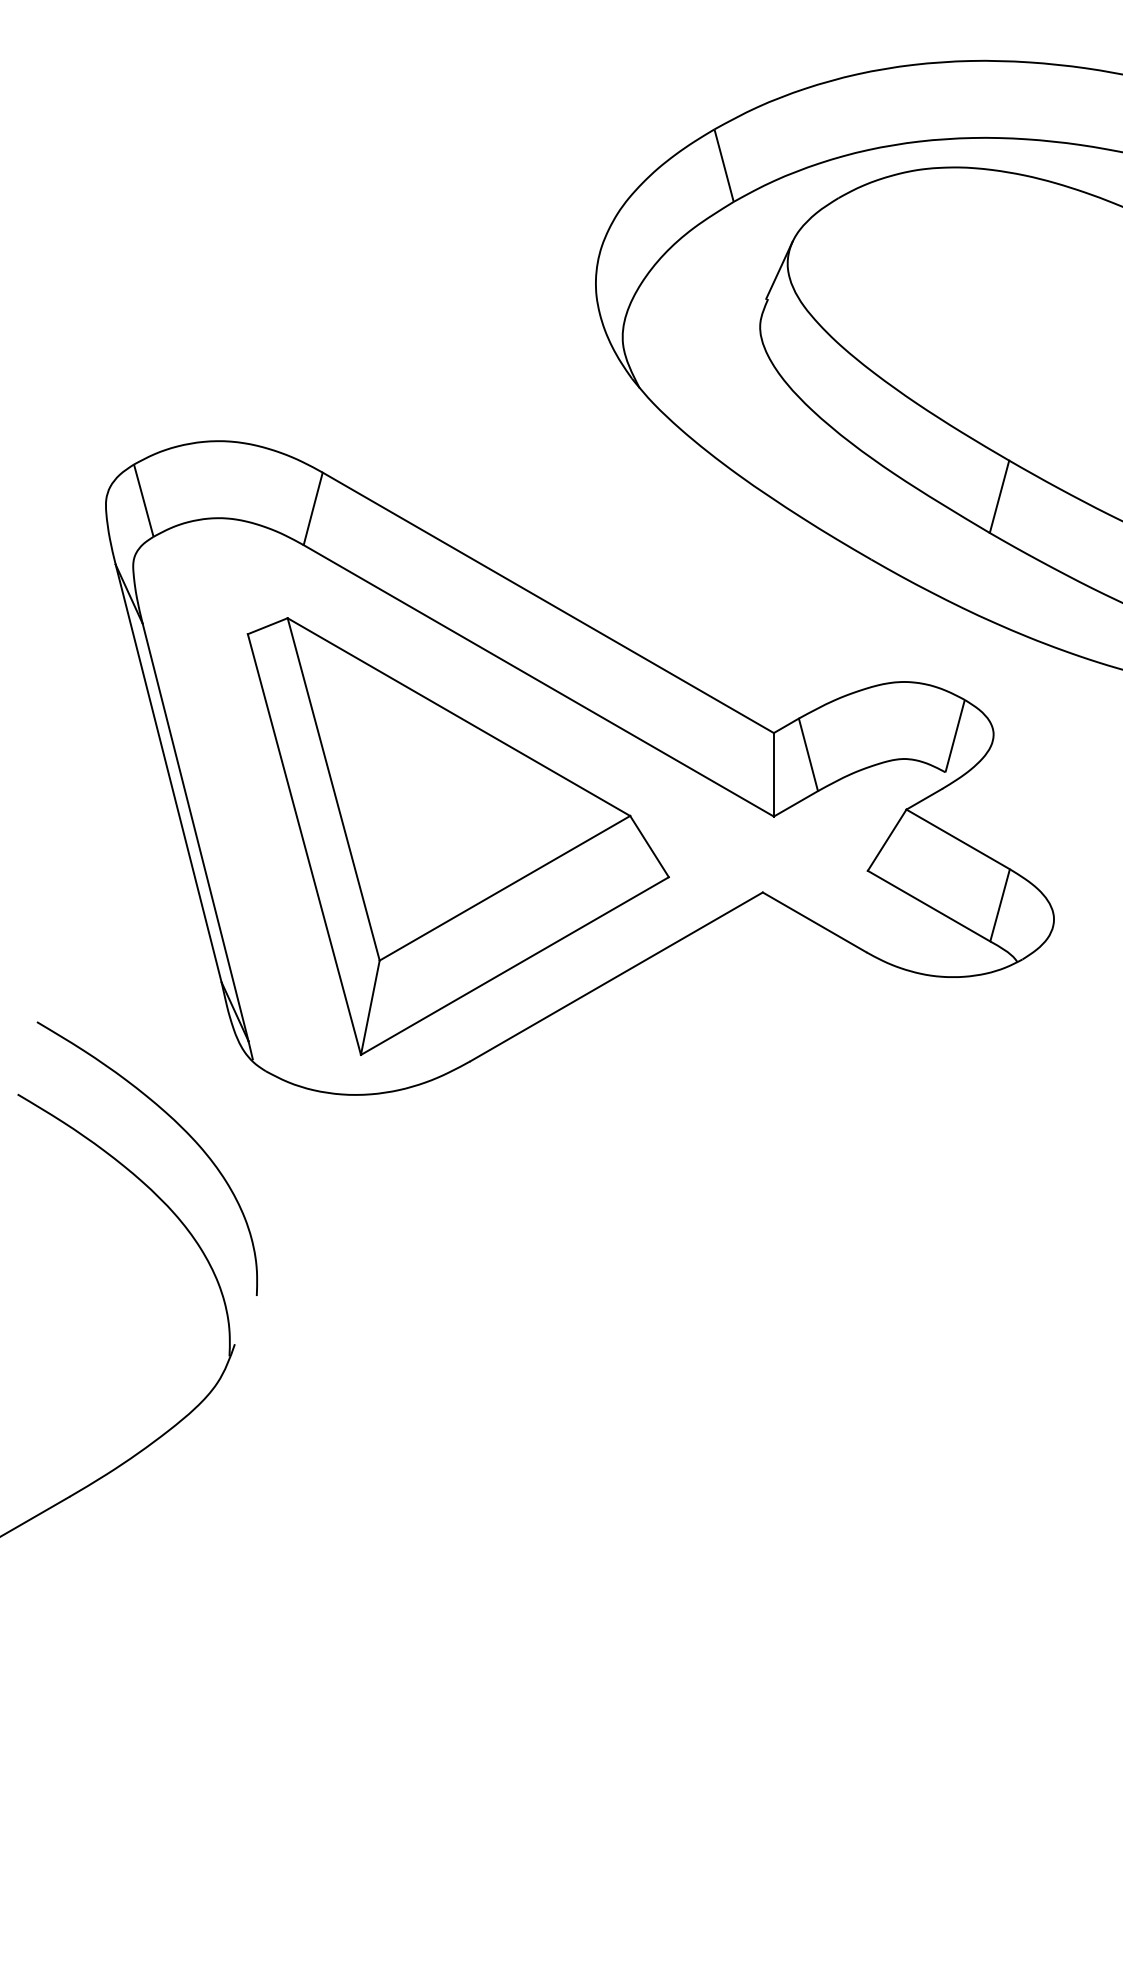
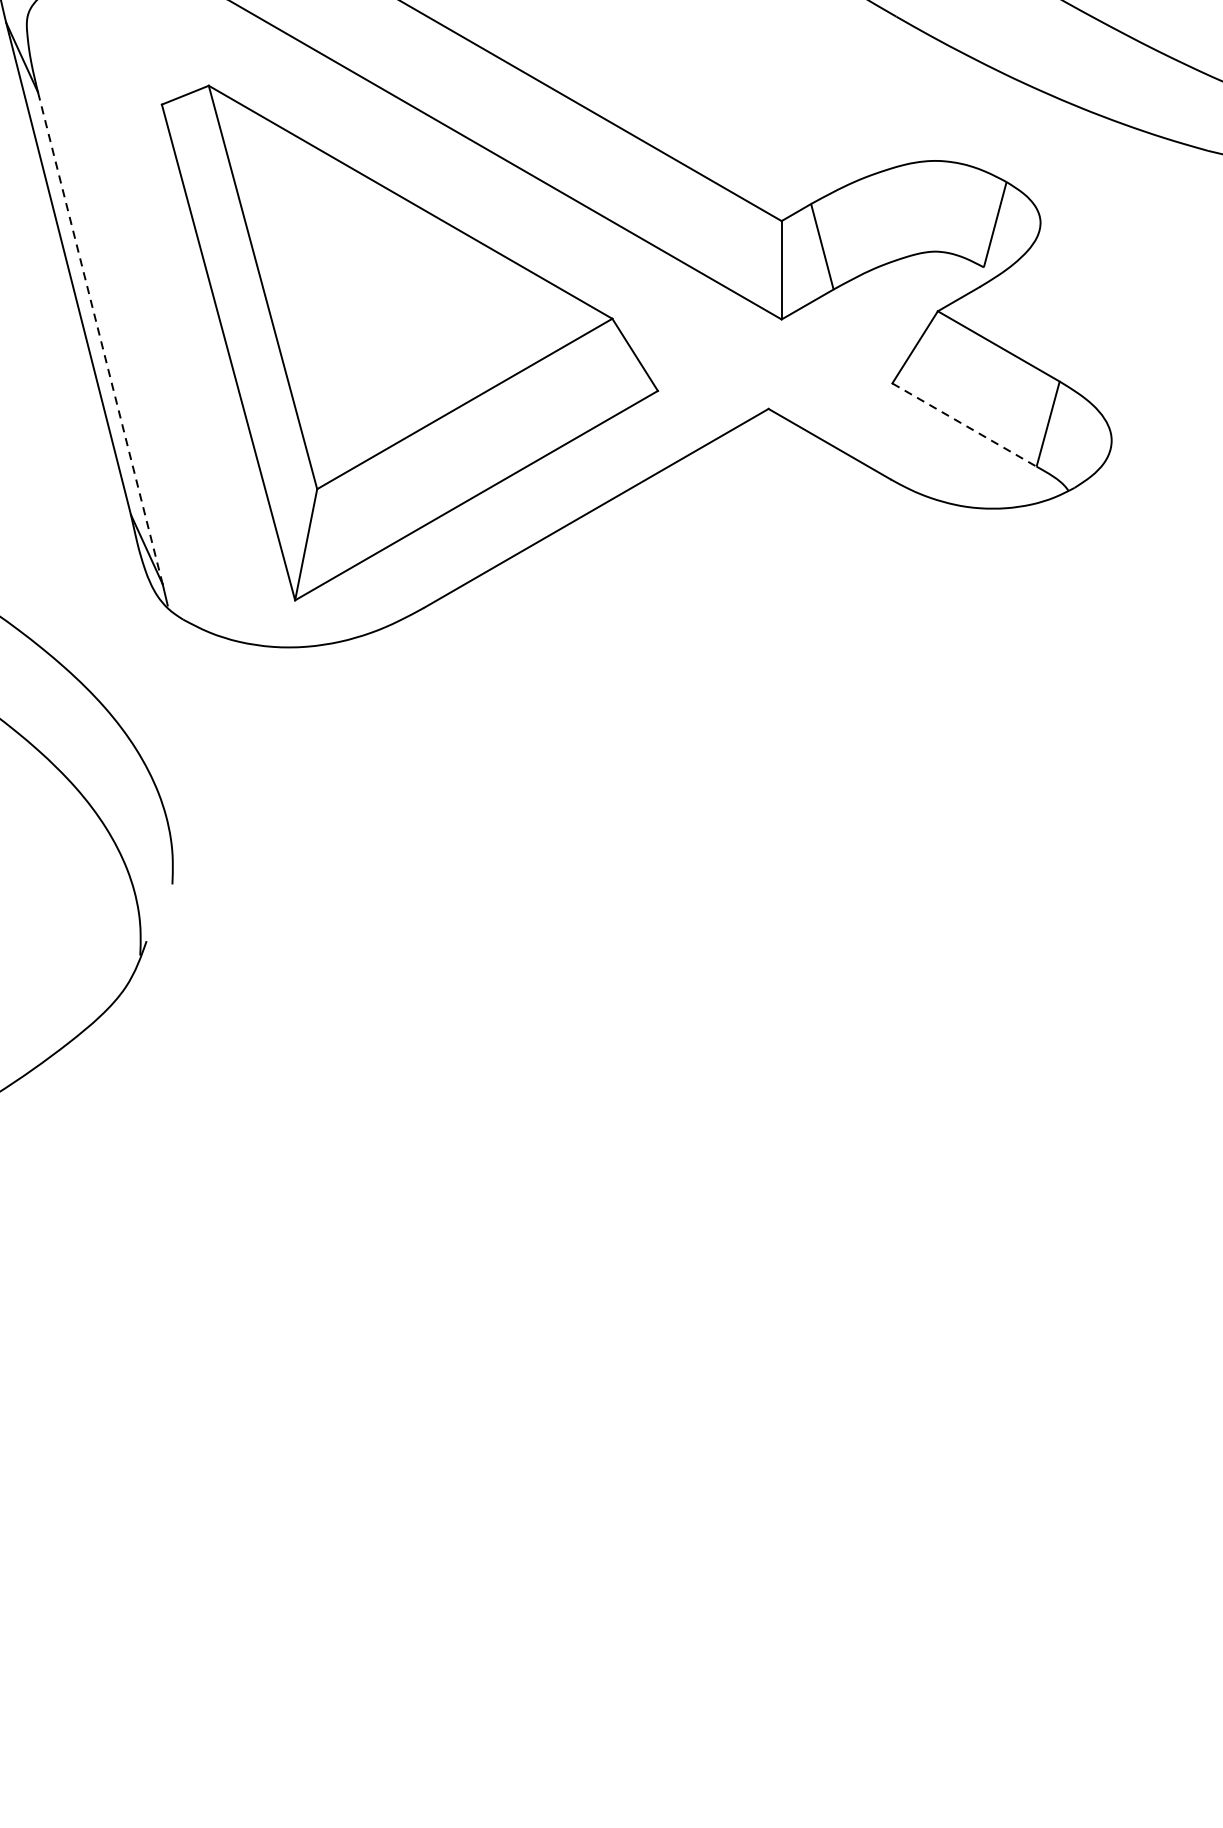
line: (195, 832) -> (100, 338), solid -> dashed
line: (929, 906) -> (964, 425), solid -> dashed

